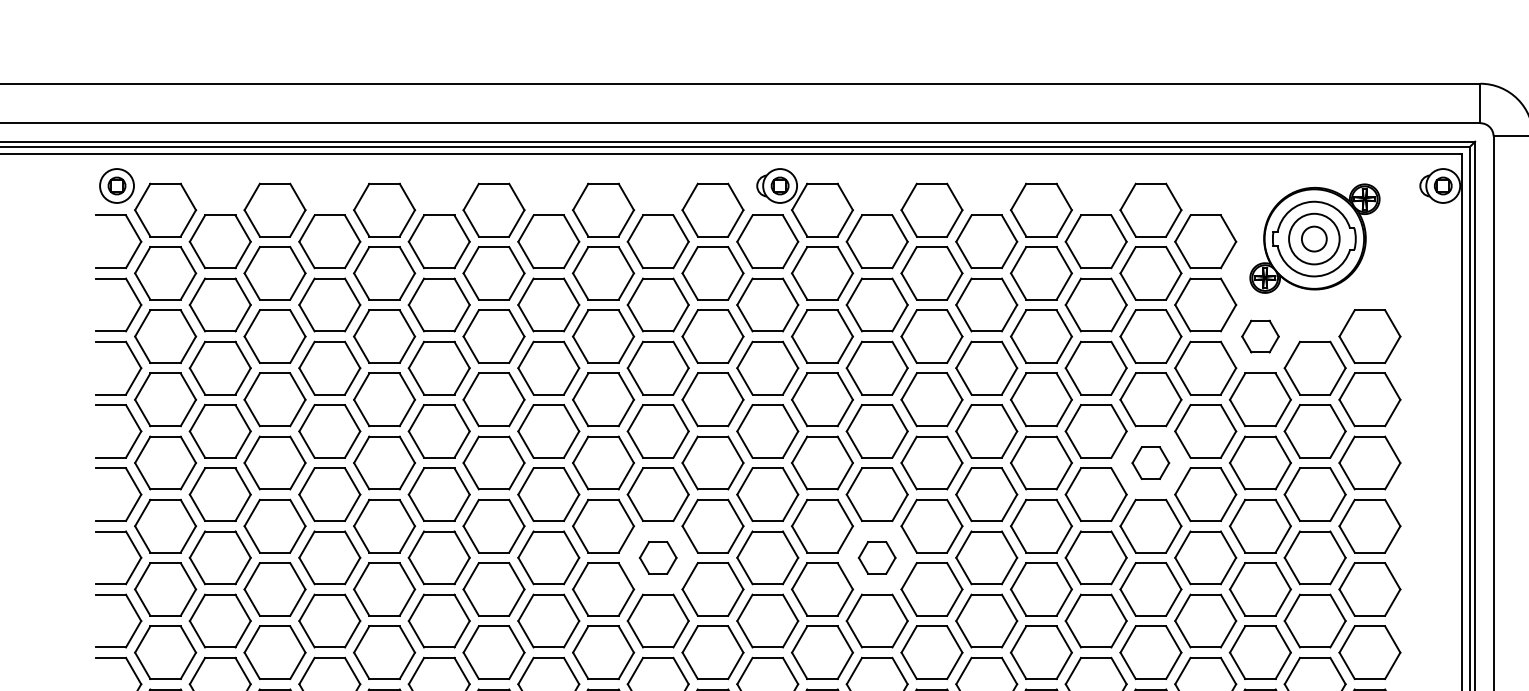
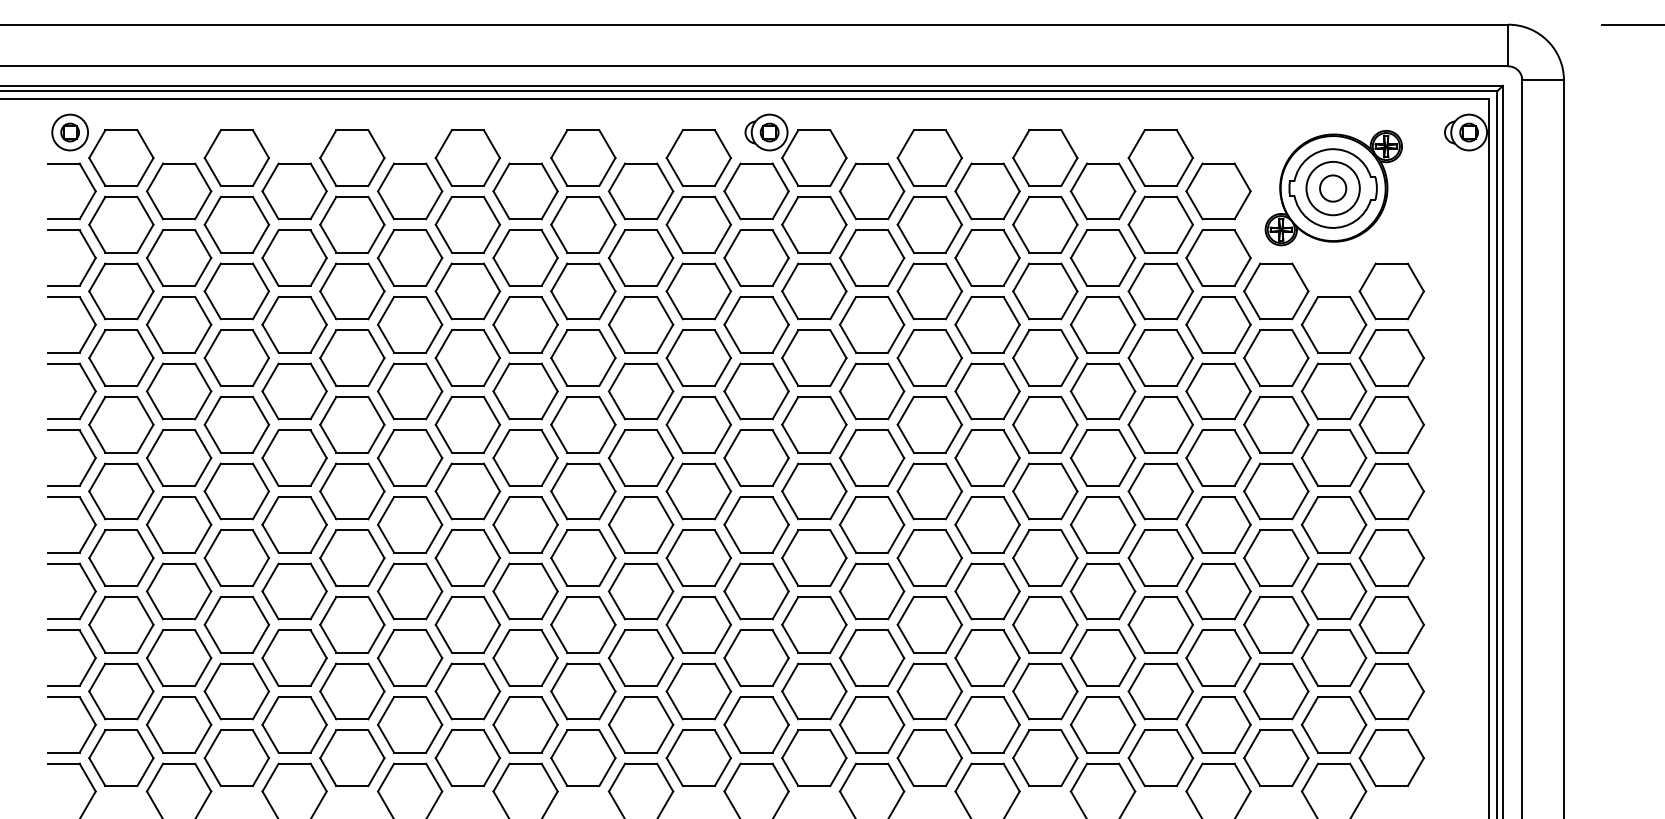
part: (1260, 336) -> (1276, 291), size x1.67
part: (1150, 462) -> (1160, 424), size x1.67
part: (657, 557) -> (640, 524), size x1.67
part: (876, 557) -> (871, 524), size x1.67

